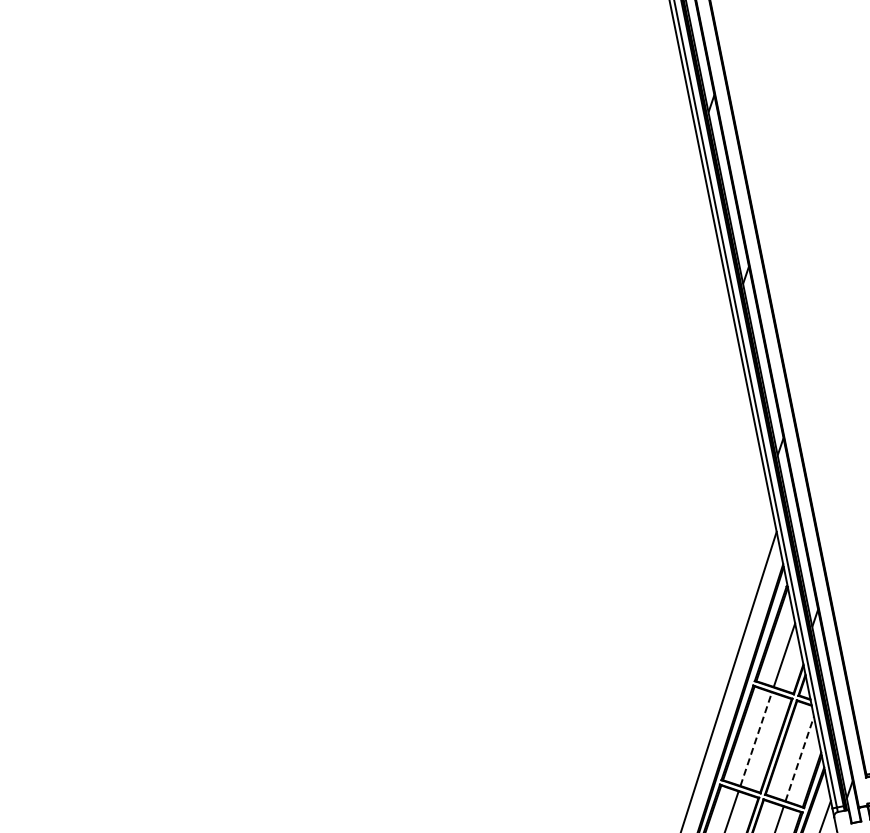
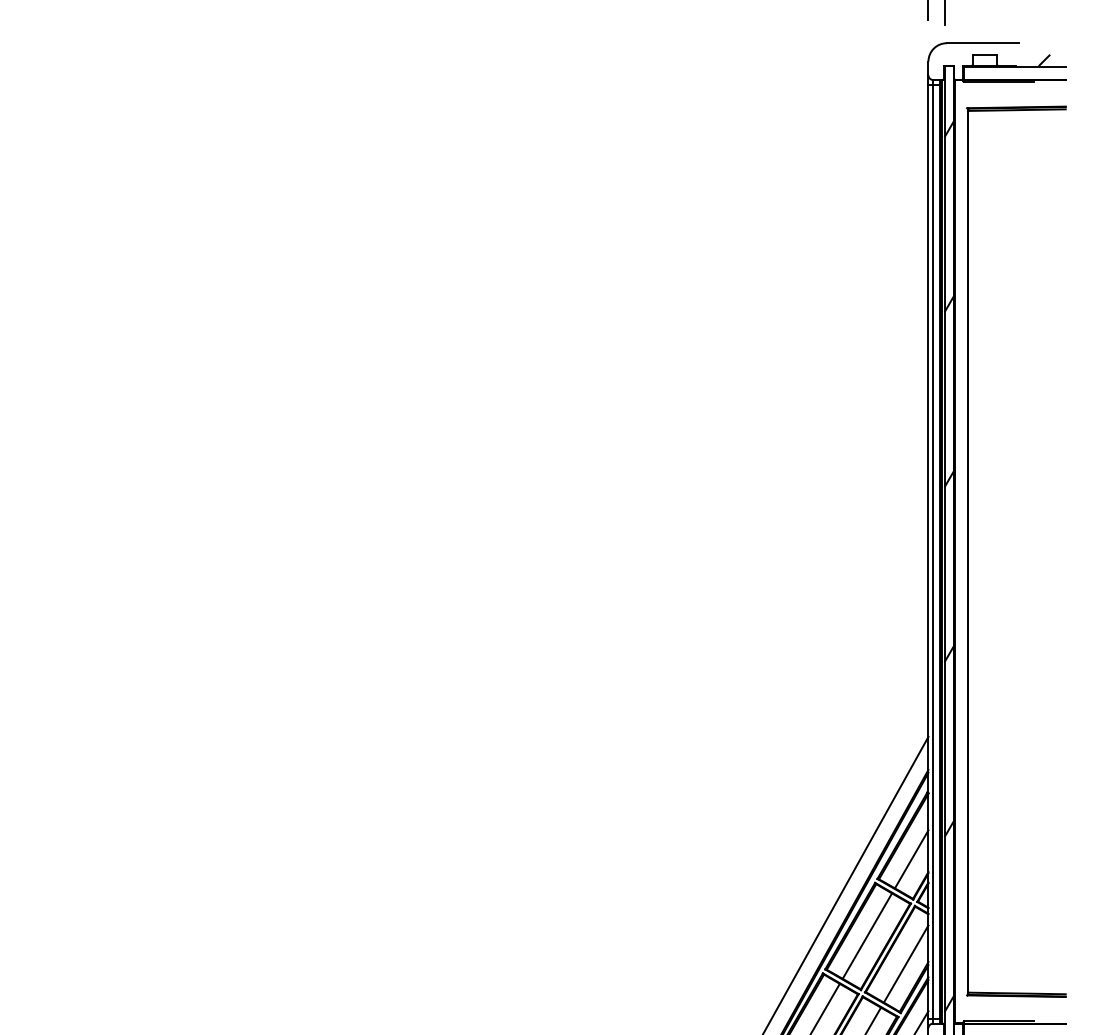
line: (756, 738) -> (867, 935), dashed -> solid
line: (800, 759) -> (906, 964), dashed -> solid

